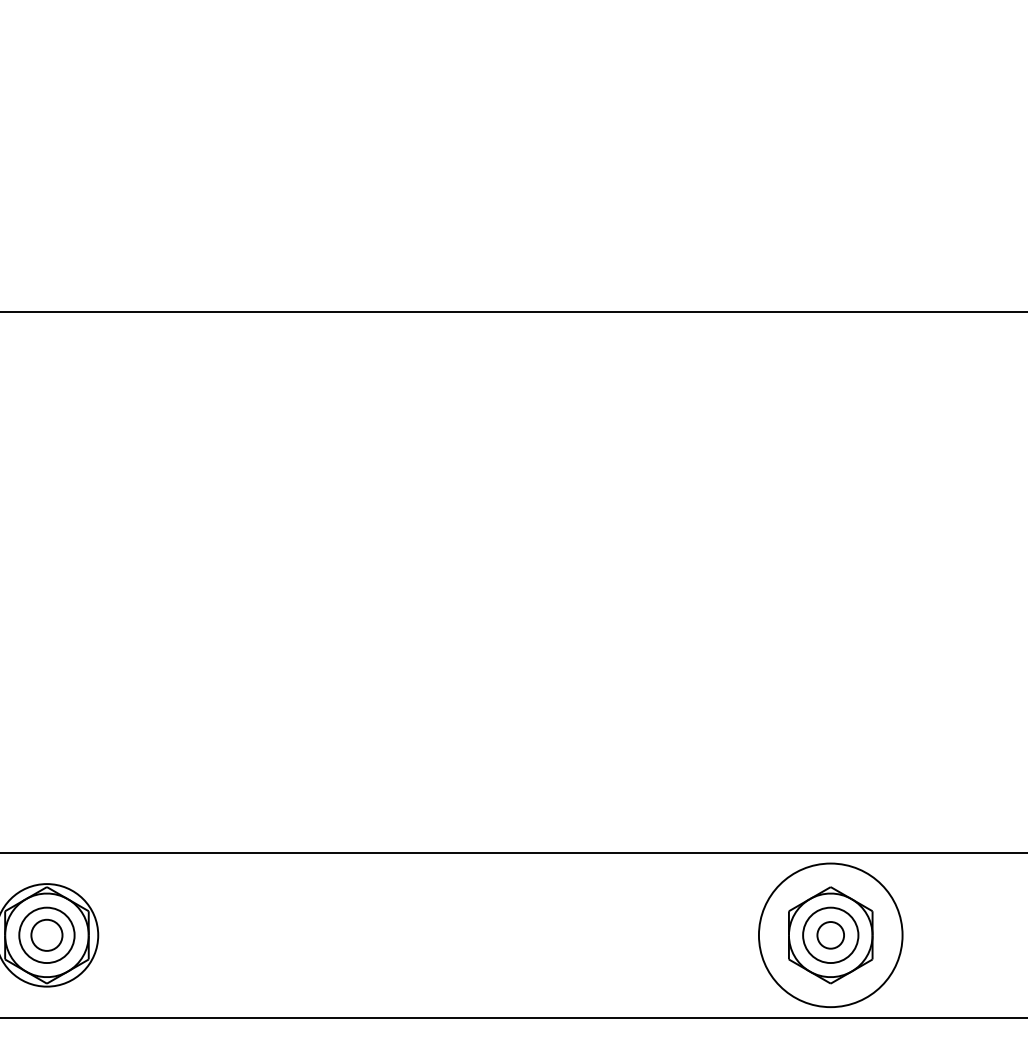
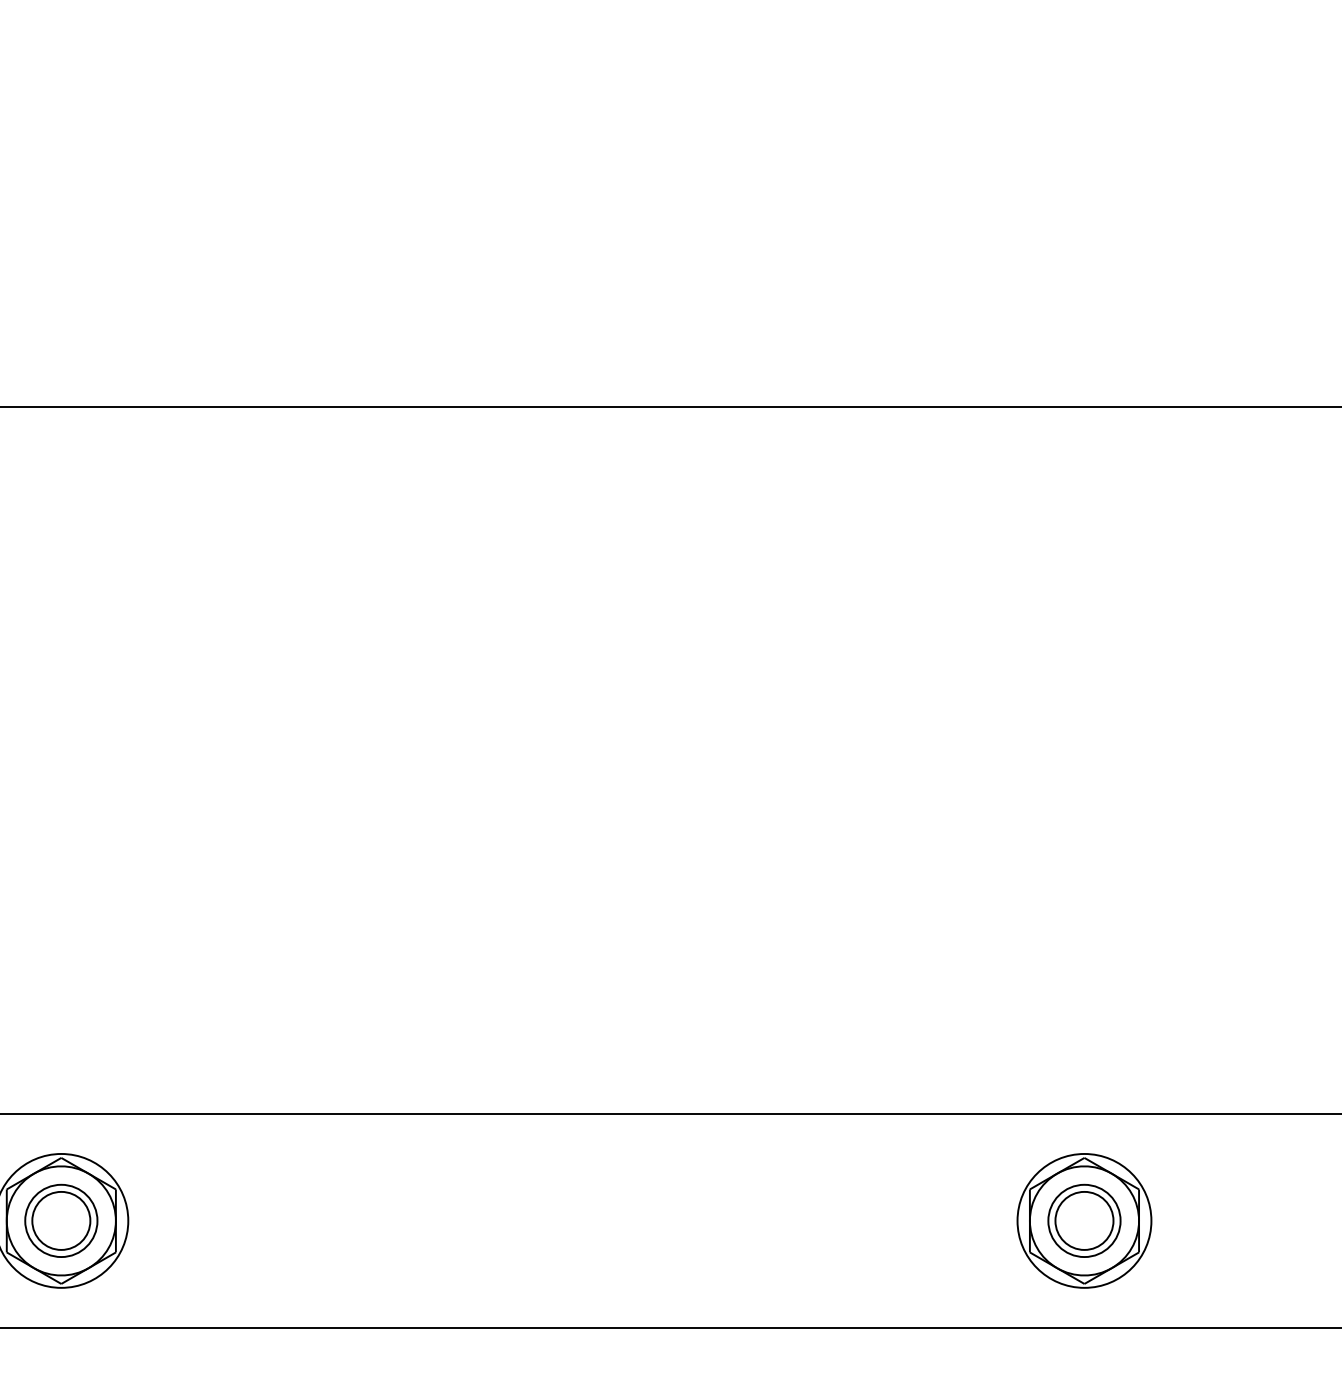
circle: (47, 935) -> (61, 1220), size x1.43
circle: (830, 935) -> (1084, 1220), size x0.71
circle: (830, 935) -> (1084, 1220), size x1.67

